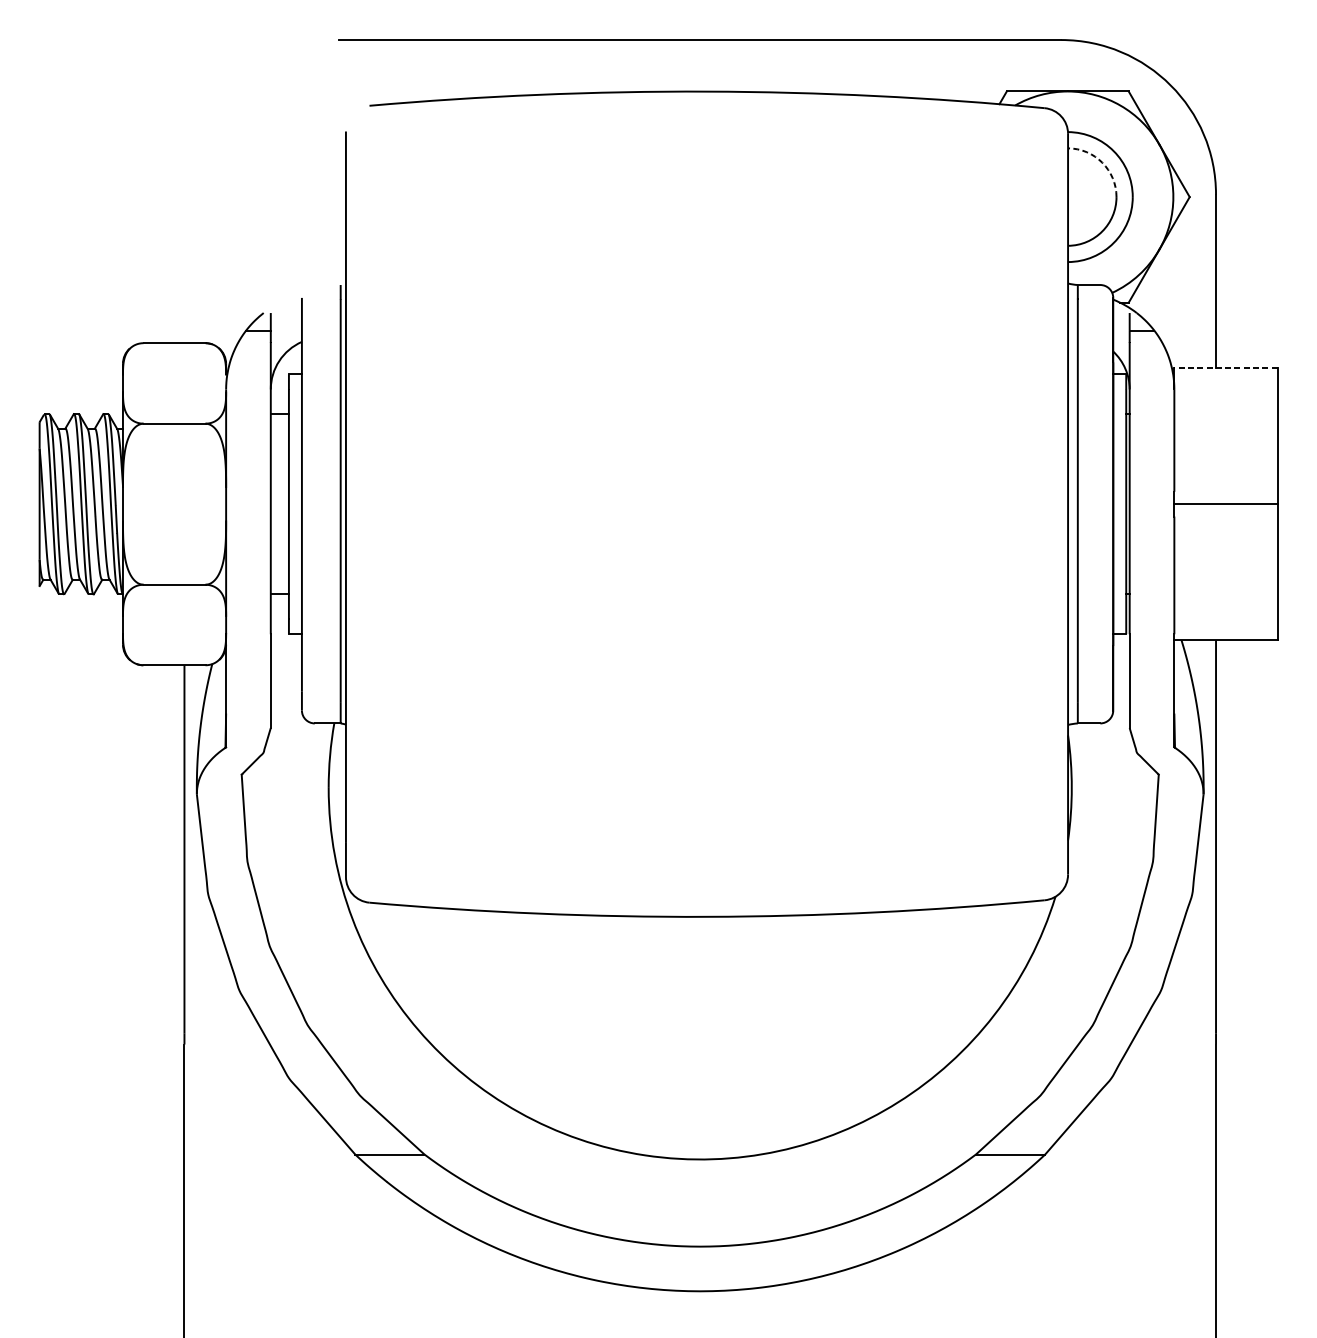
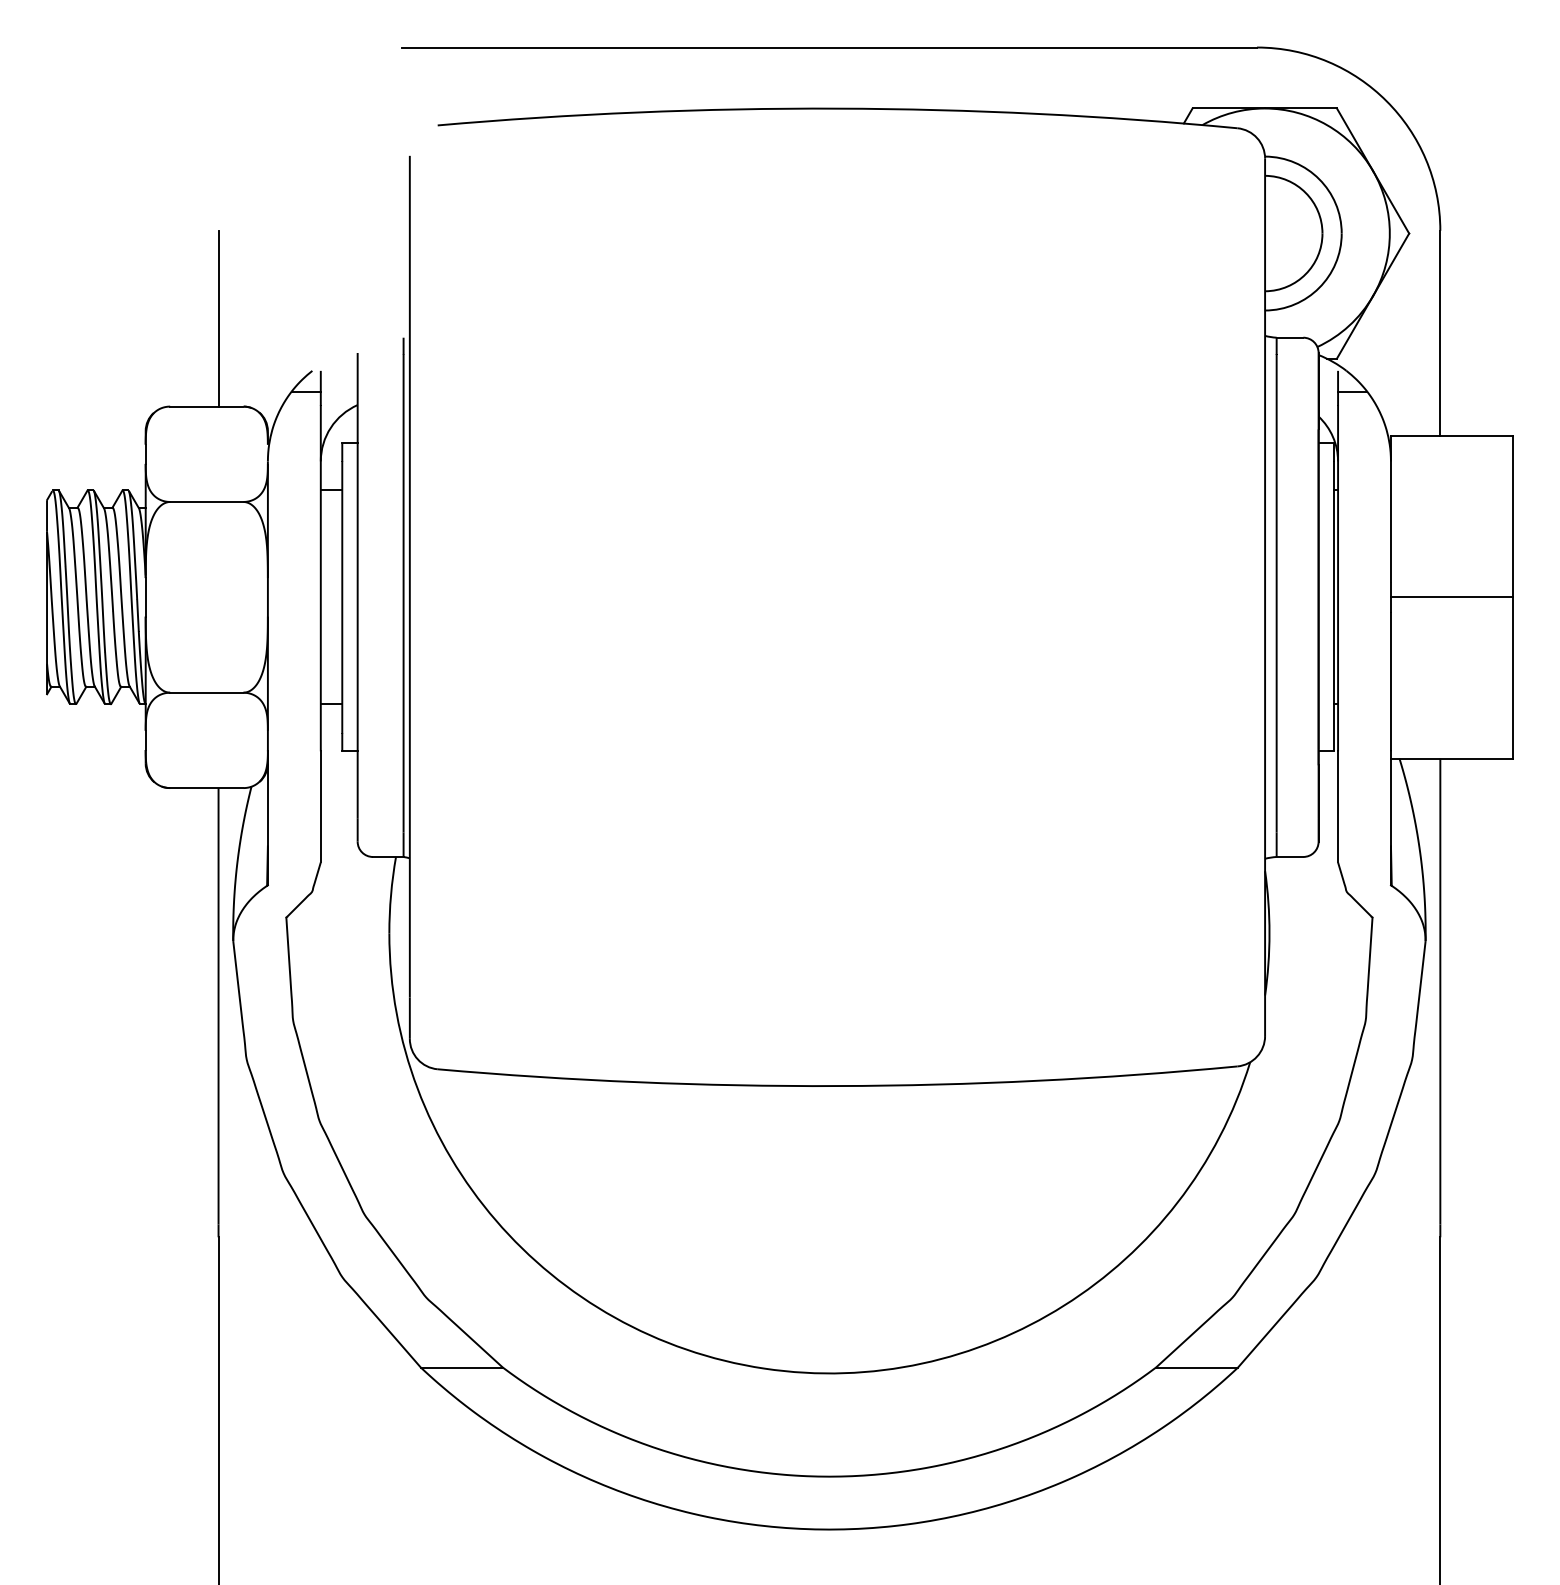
arc: (1102, 162) -> (1305, 192), dashed -> solid
line: (184, 268) -> (218, 318), added
line: (1225, 368) -> (1451, 436), dashed -> solid

